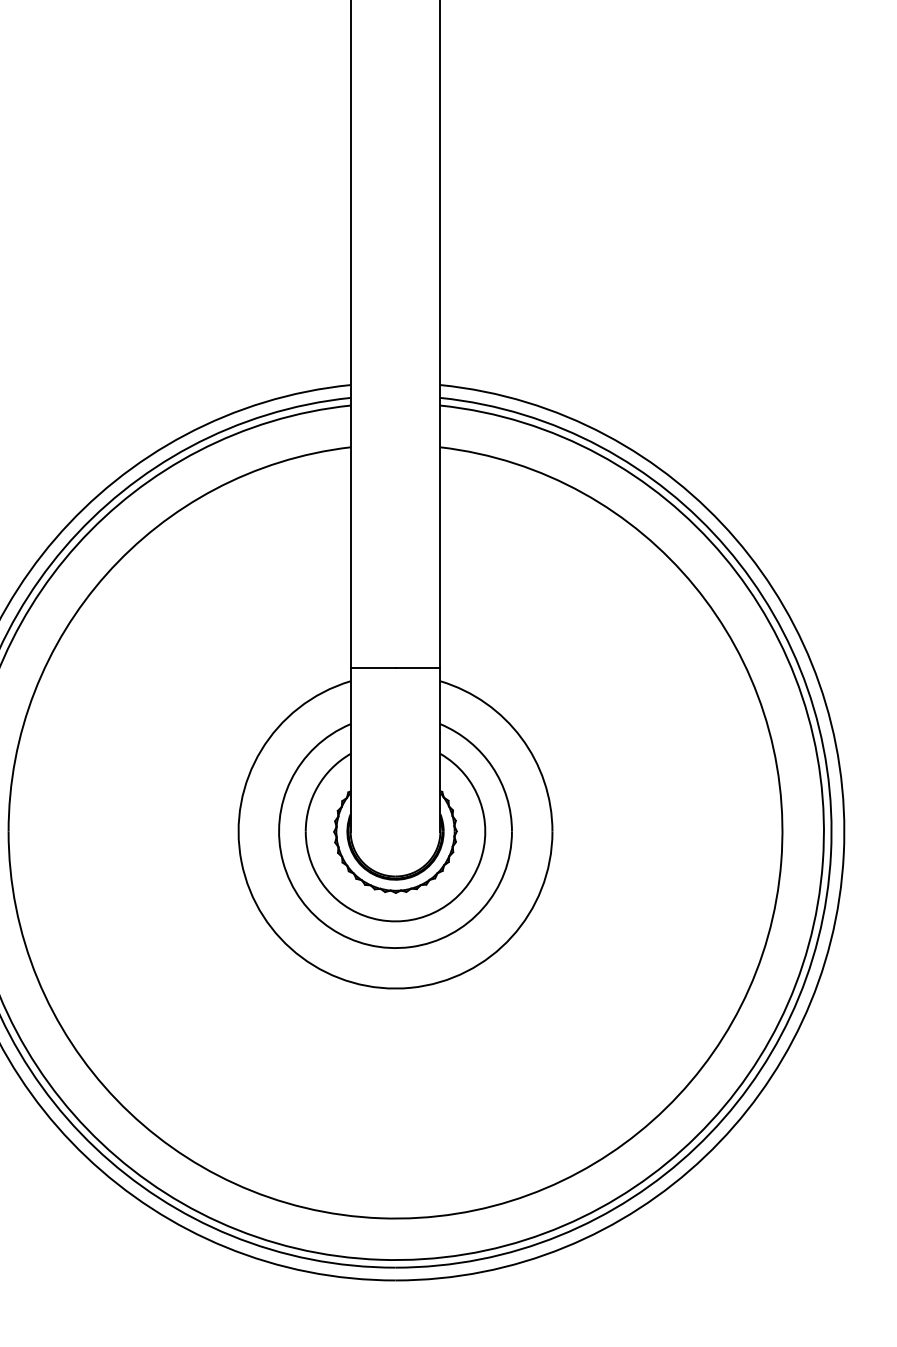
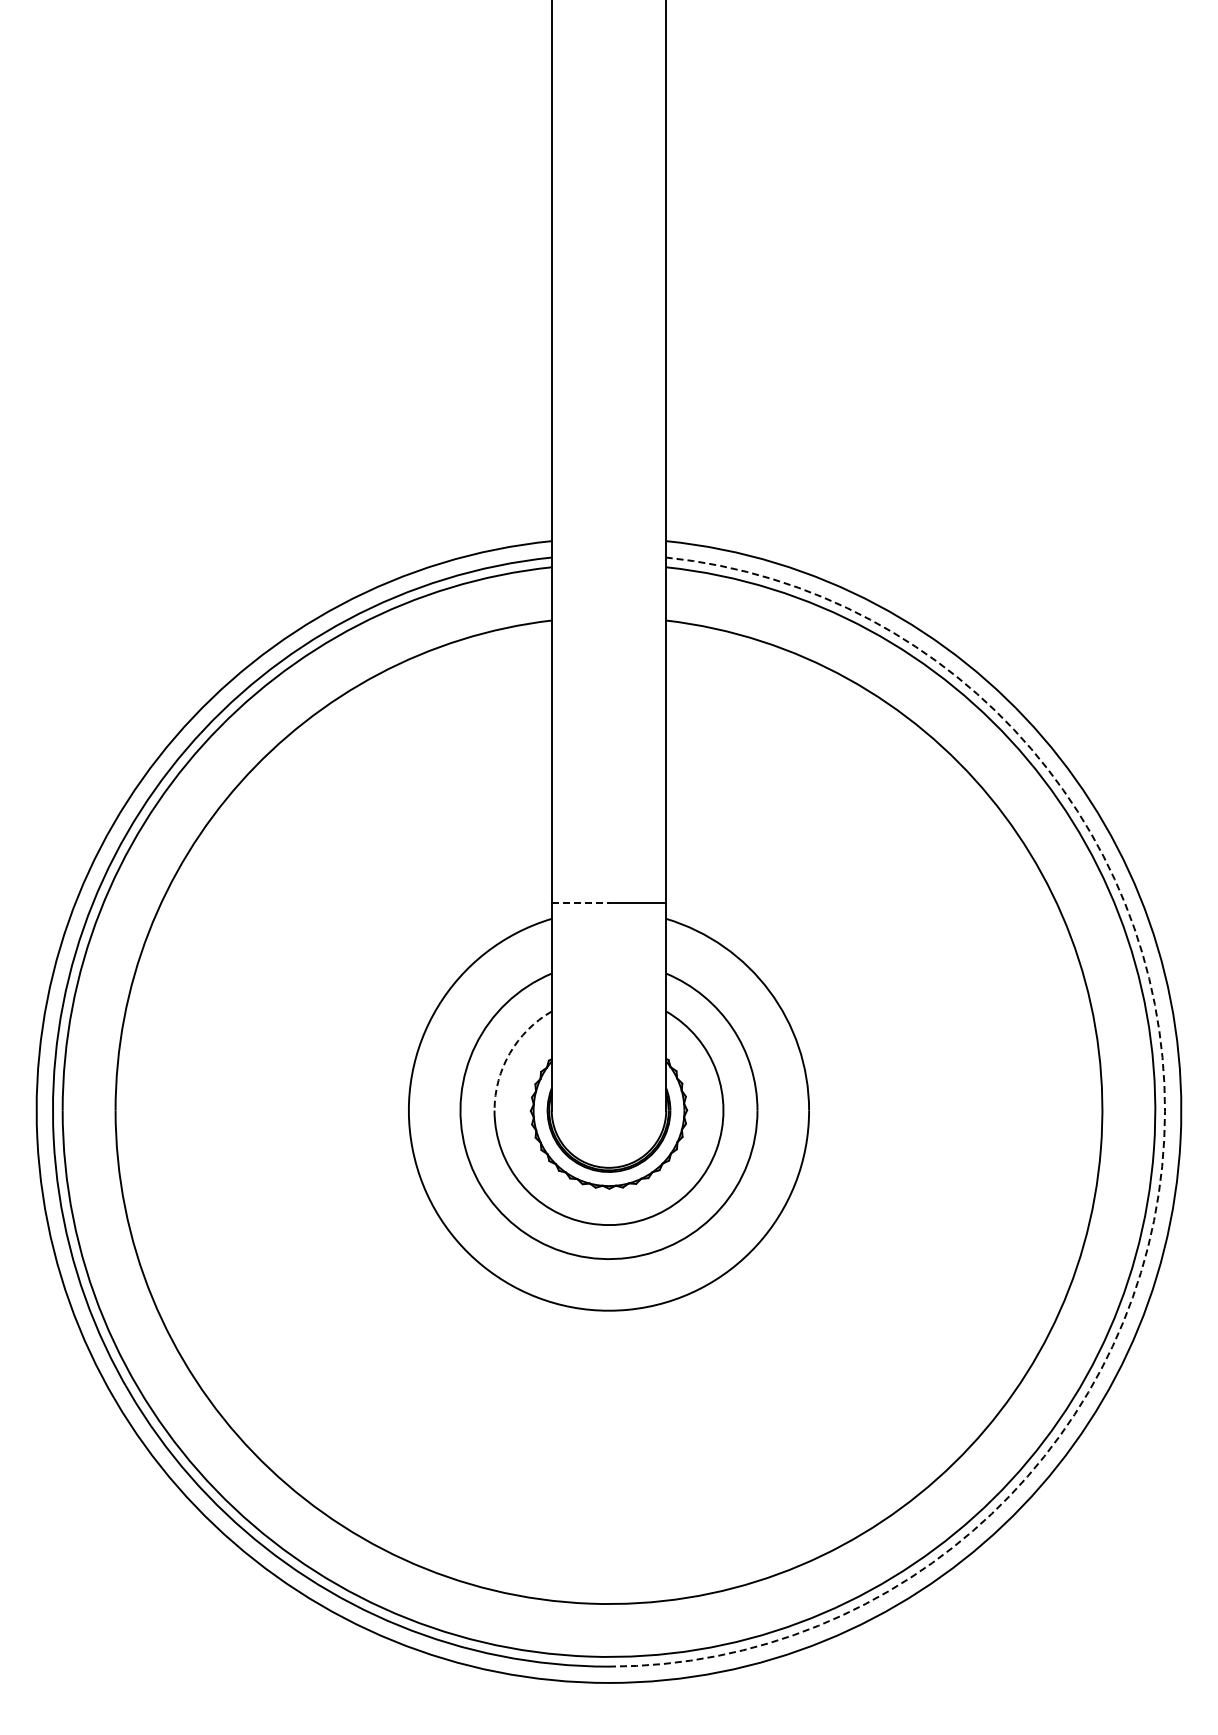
line: (373, 668) -> (580, 902), solid -> dashed
arc: (317, 786) -> (509, 1053), solid -> dashed
arc: (831, 854) -> (1164, 1139), solid -> dashed

